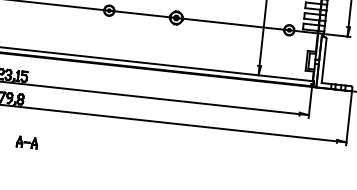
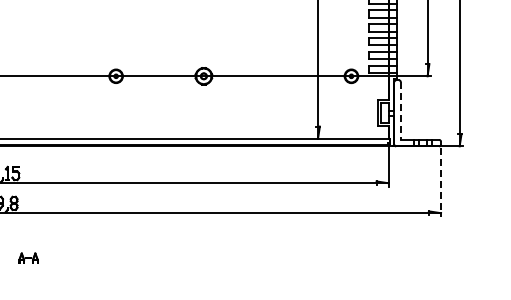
line: (323, 61) -> (400, 111), solid -> dashed
line: (349, 119) -> (441, 183), solid -> dashed
part: (27, 142) -> (28, 257), size x0.7

